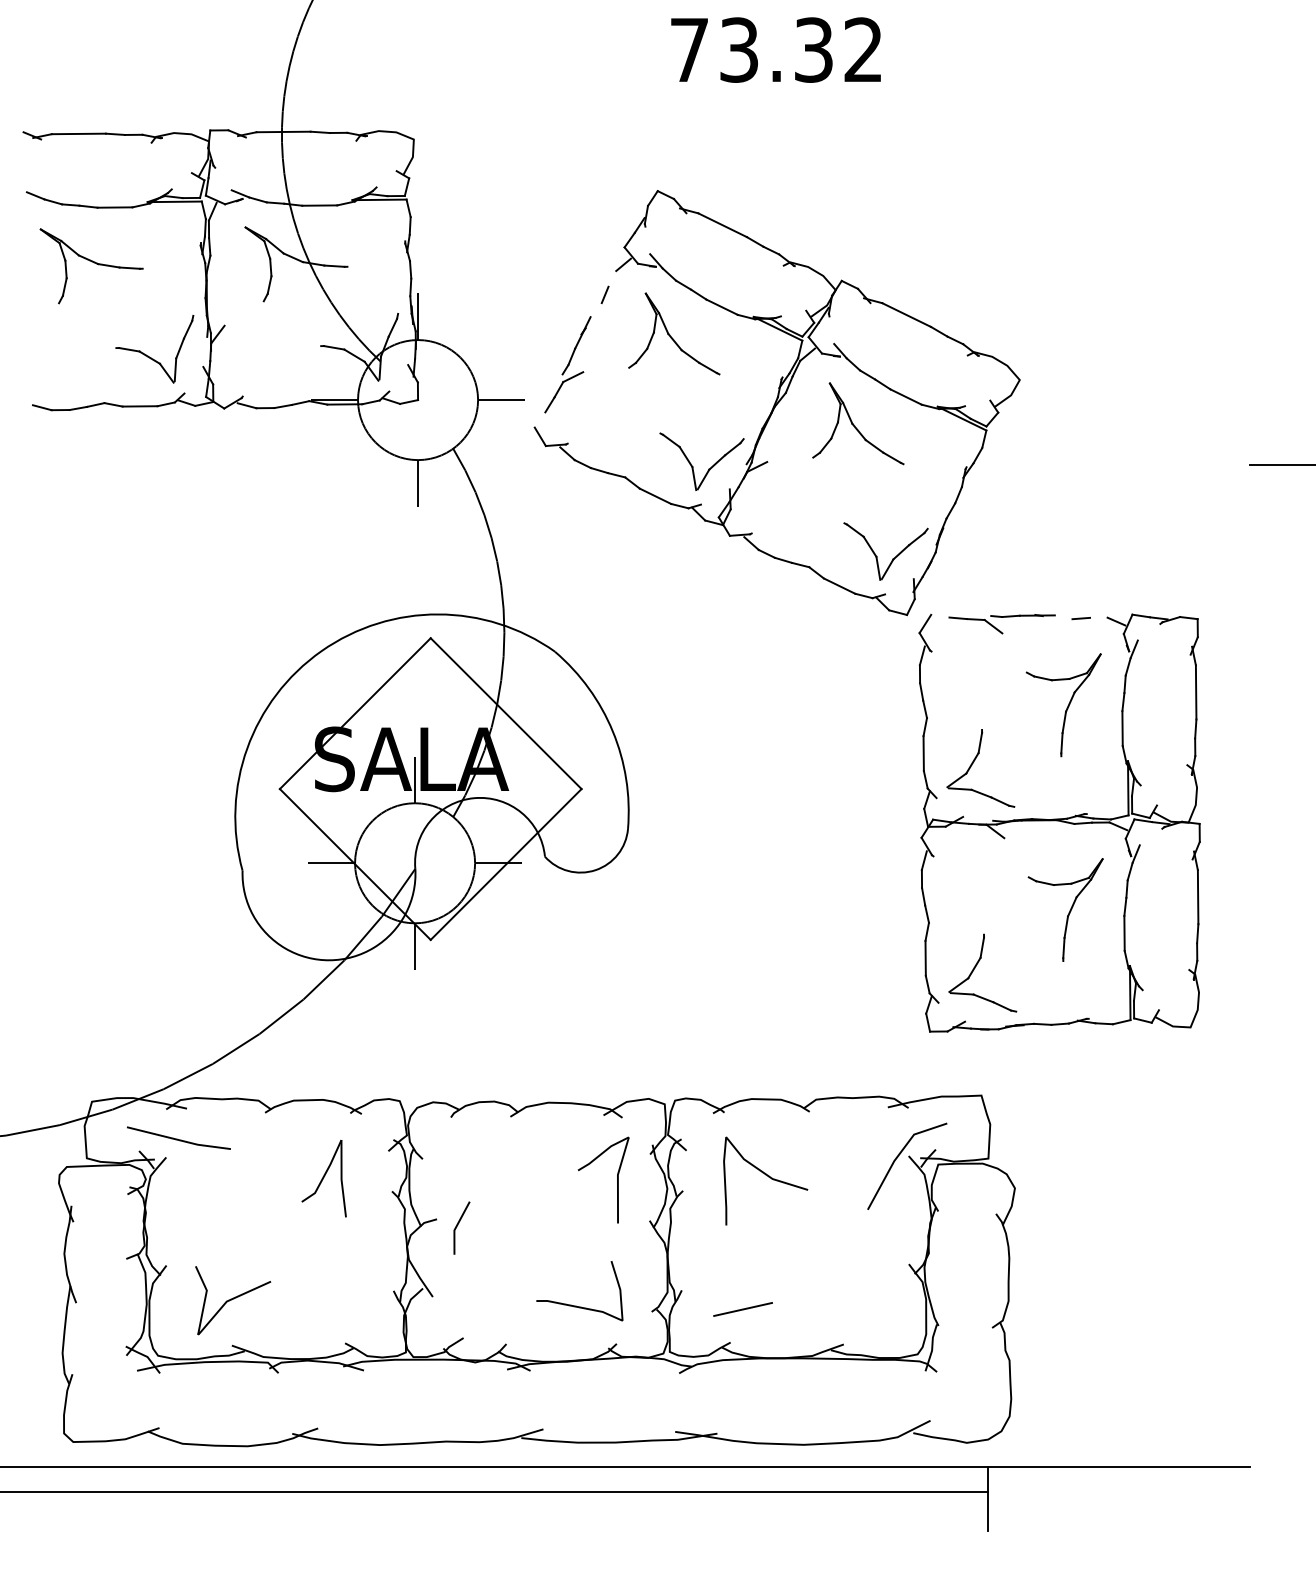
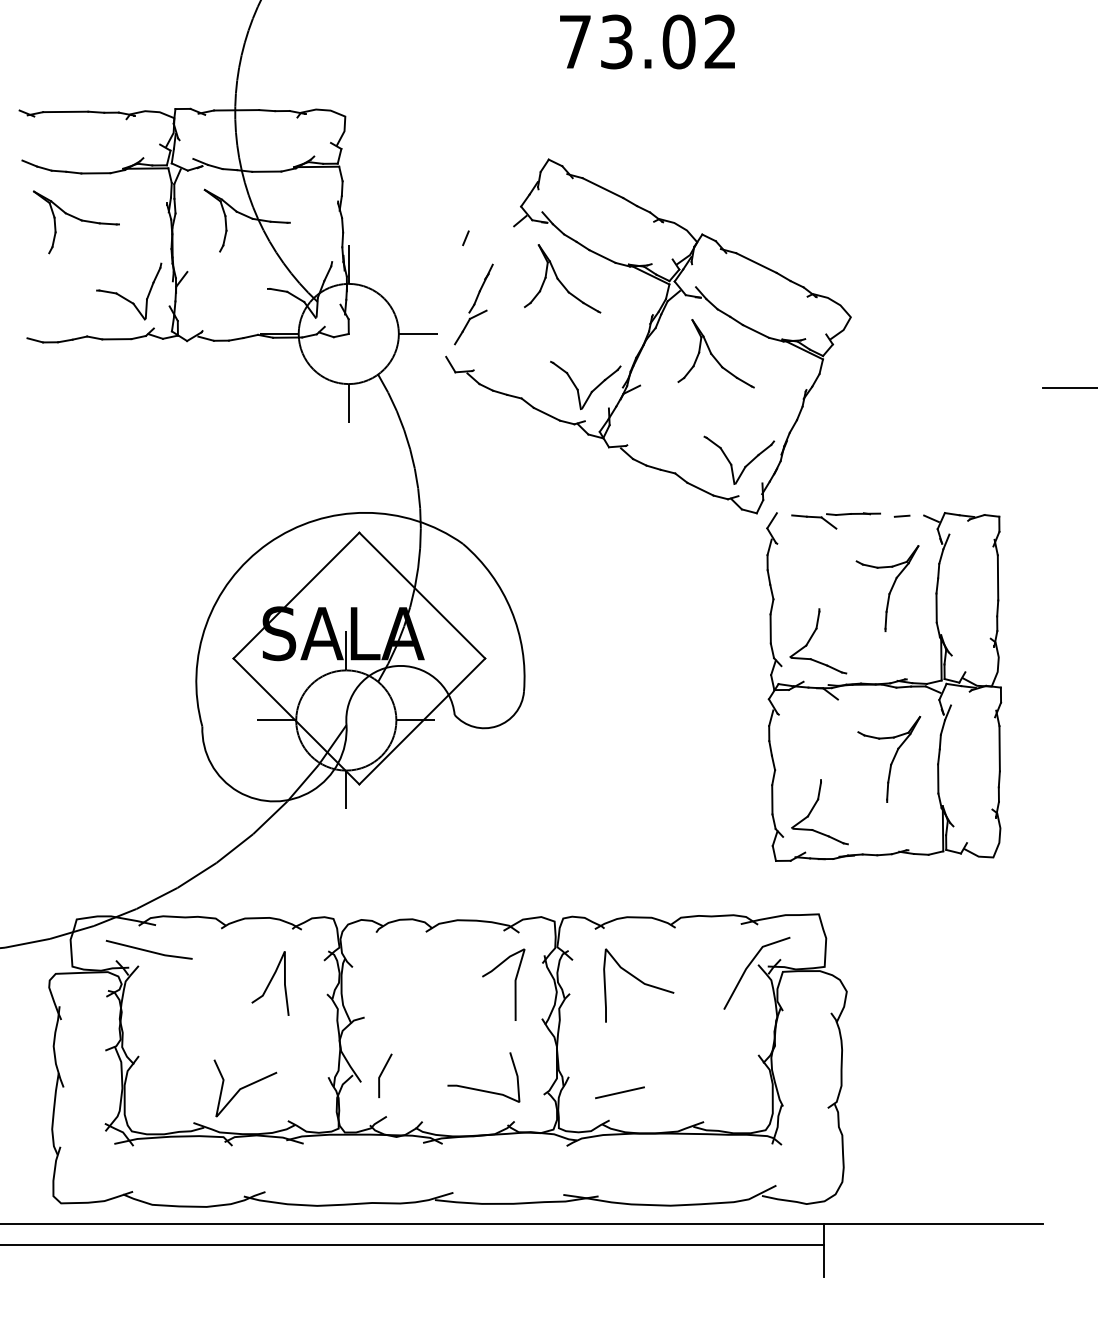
text: (813, 49) -> (678, 41), 73.32 -> 73.02
line: (604, 295) -> (465, 238), moved
line: (458, 1225) -> (382, 1073), moved
curve: (233, 1299) -> (245, 1087), moved

